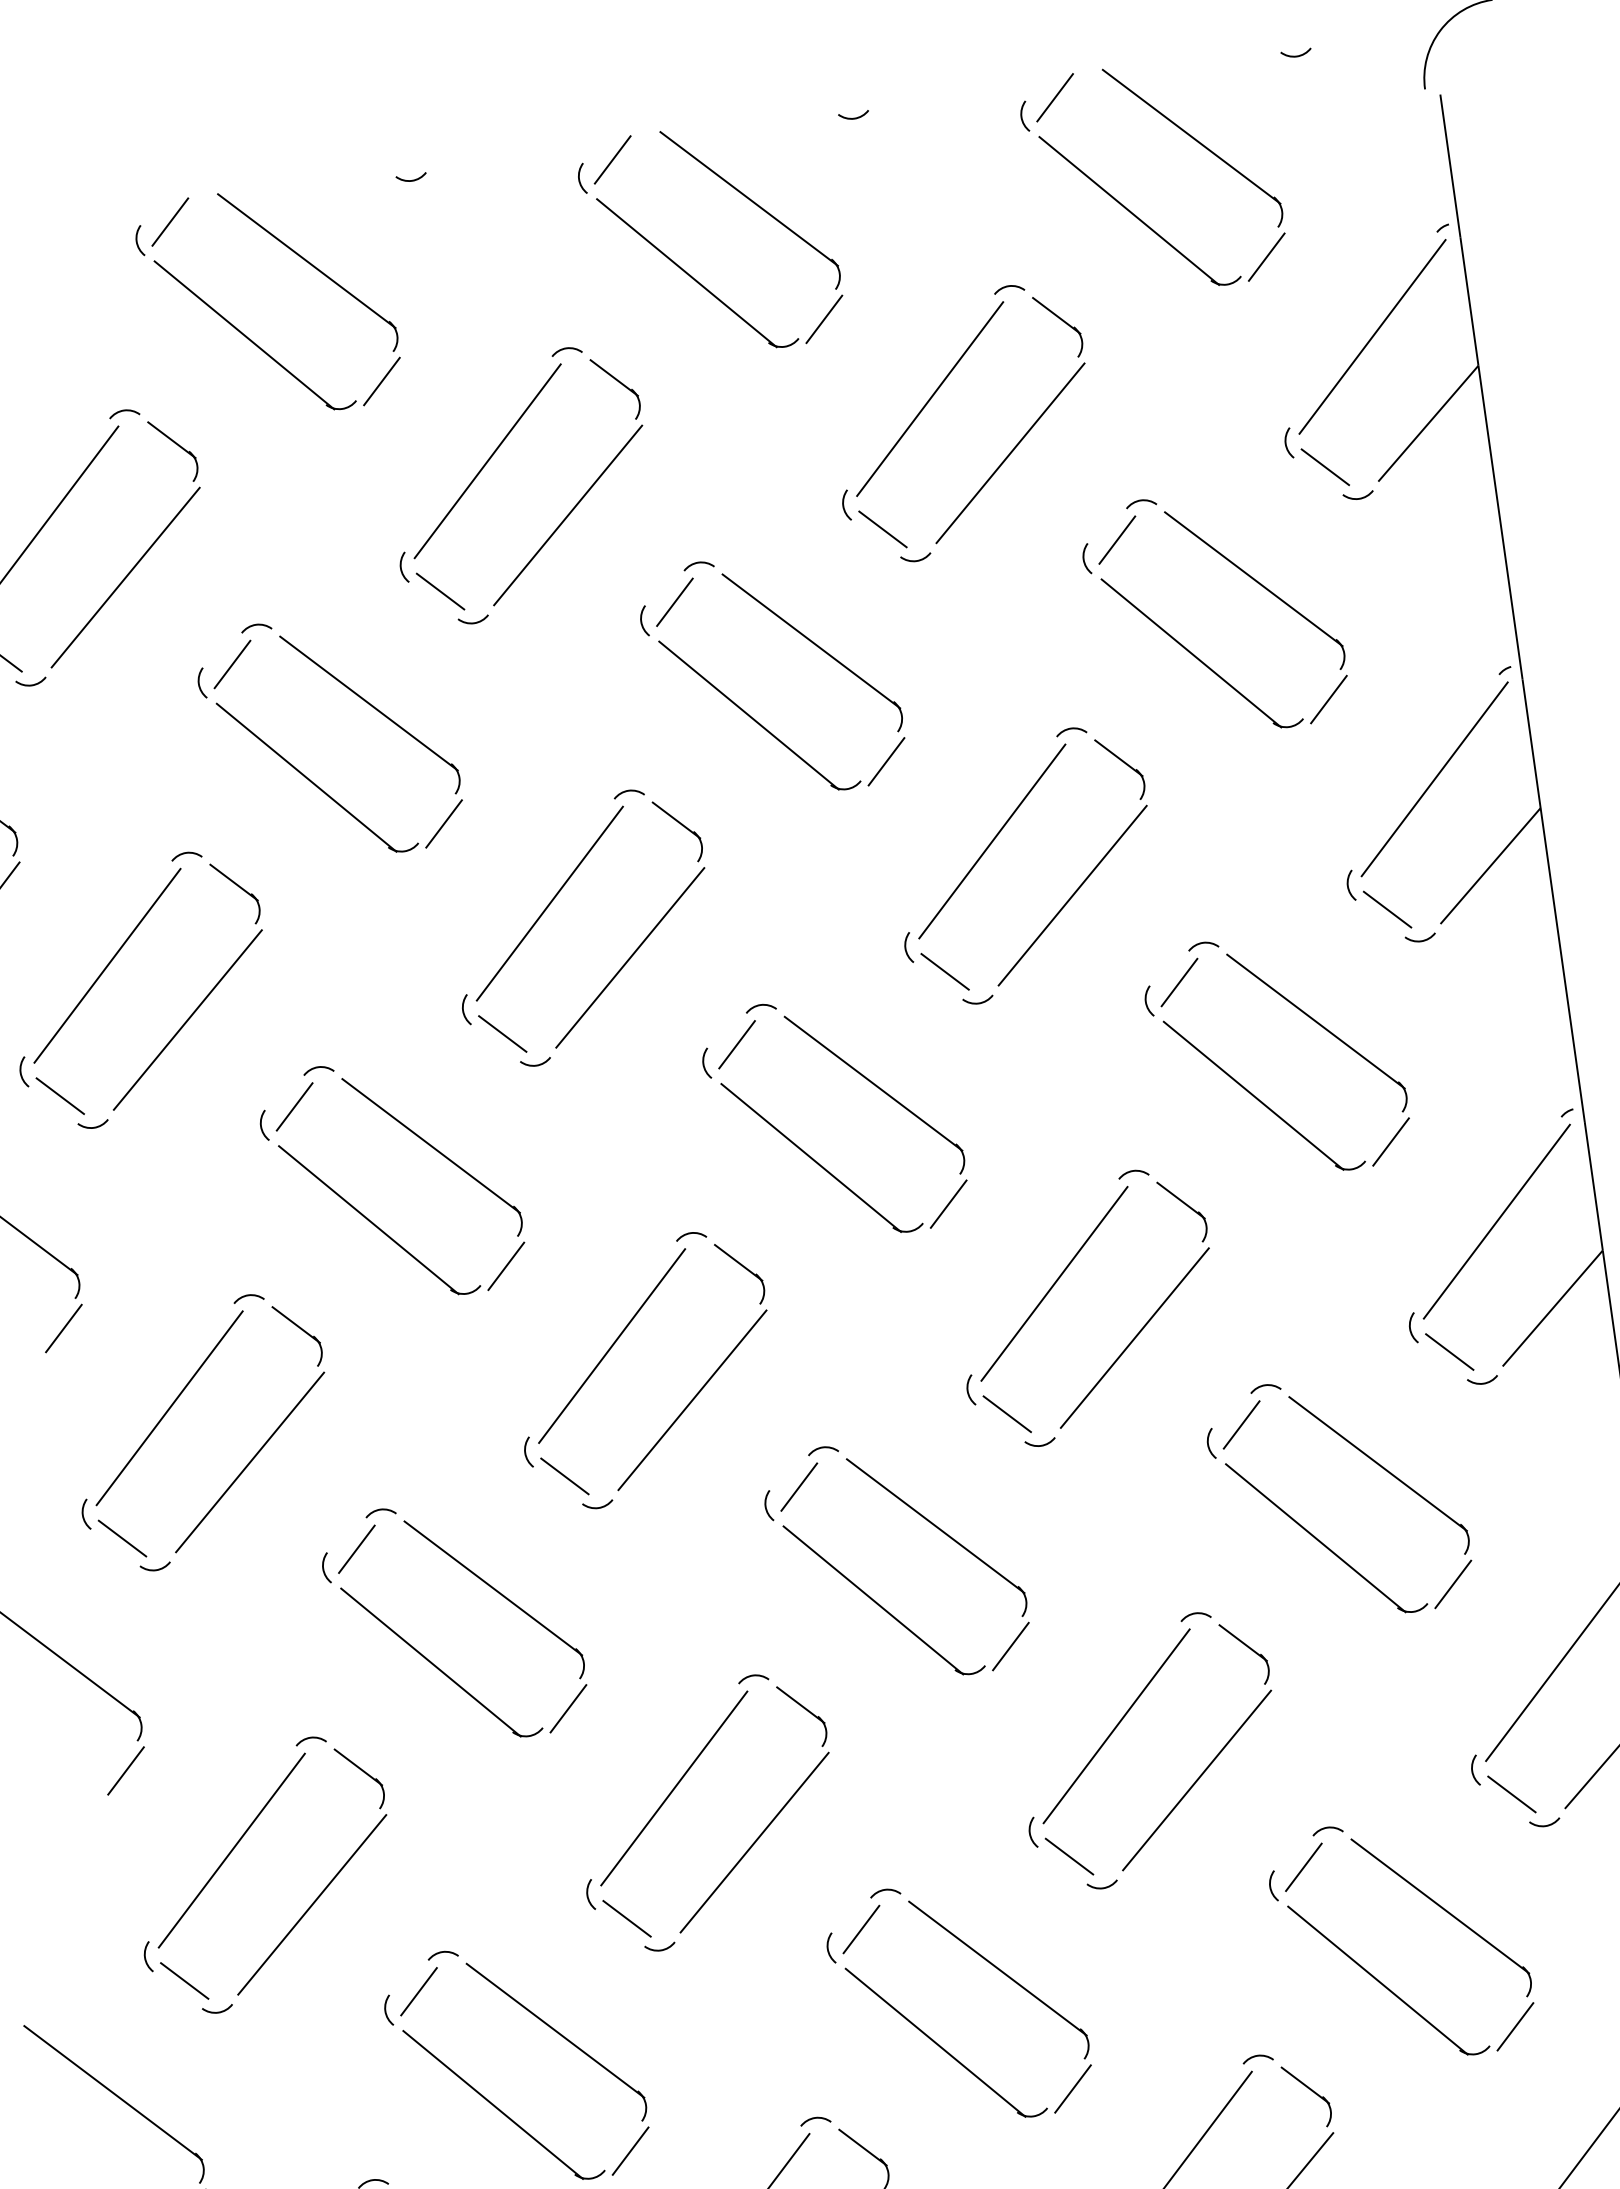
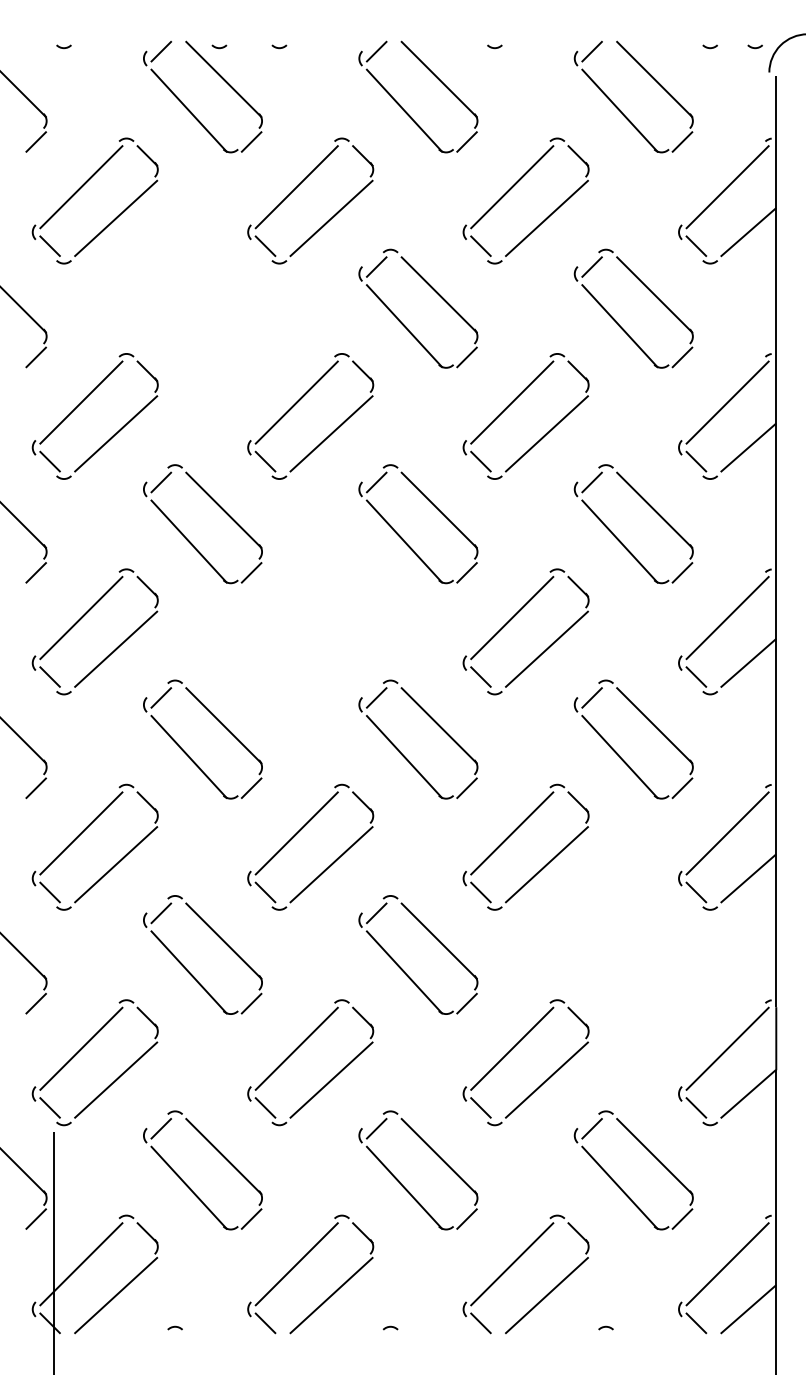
arc: (1387, 42) -> (754, 47), added
arc: (288, 196) -> (219, 47), added
part: (302, 770) -> (187, 322), removed
part: (613, 1346) -> (297, 618), removed
part: (1374, 1975) -> (618, 969), removed

